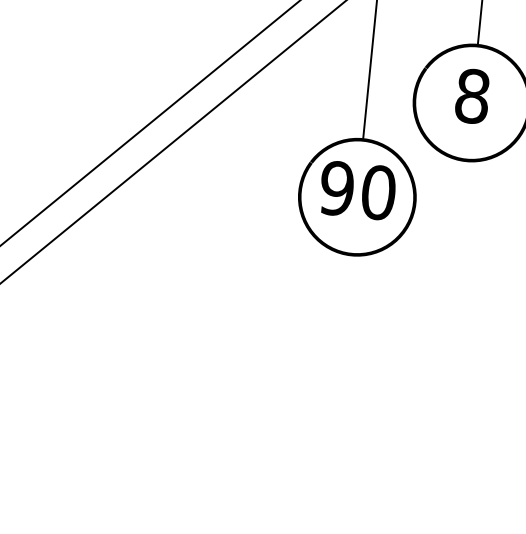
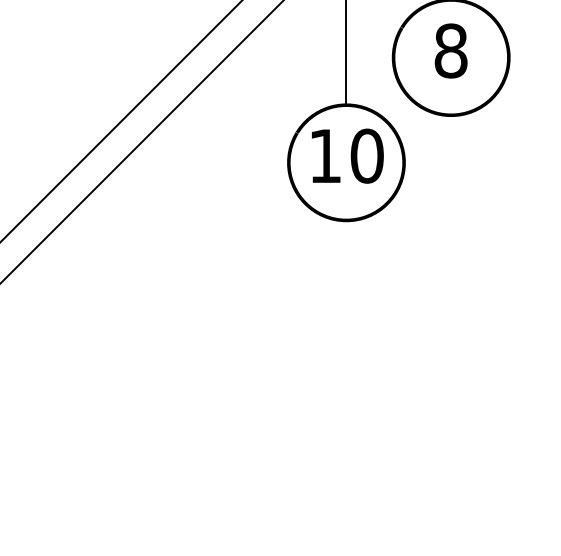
text: (336, 187) -> (324, 155), 90 -> 10

